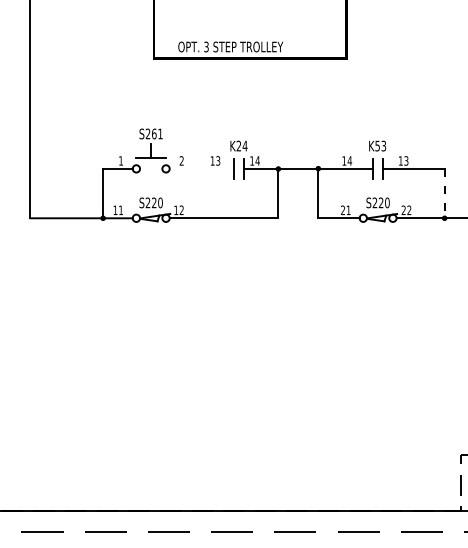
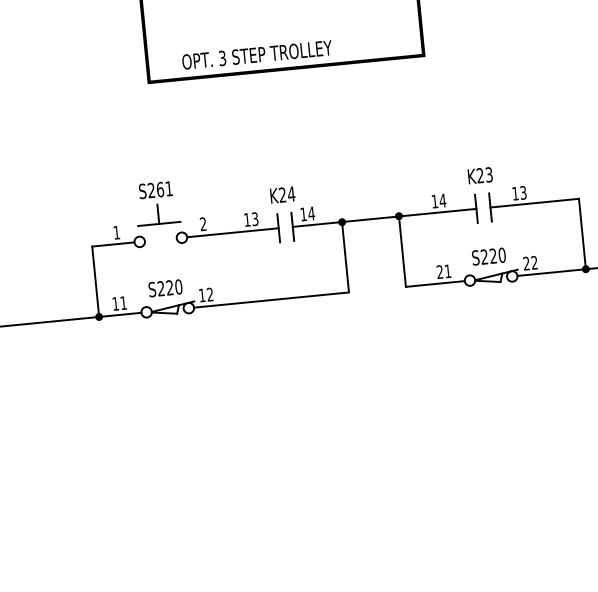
text: (377, 145) -> (480, 174), K53 -> K23
line: (201, 168) -> (232, 232), added
line: (444, 193) -> (582, 233), dashed -> solid

